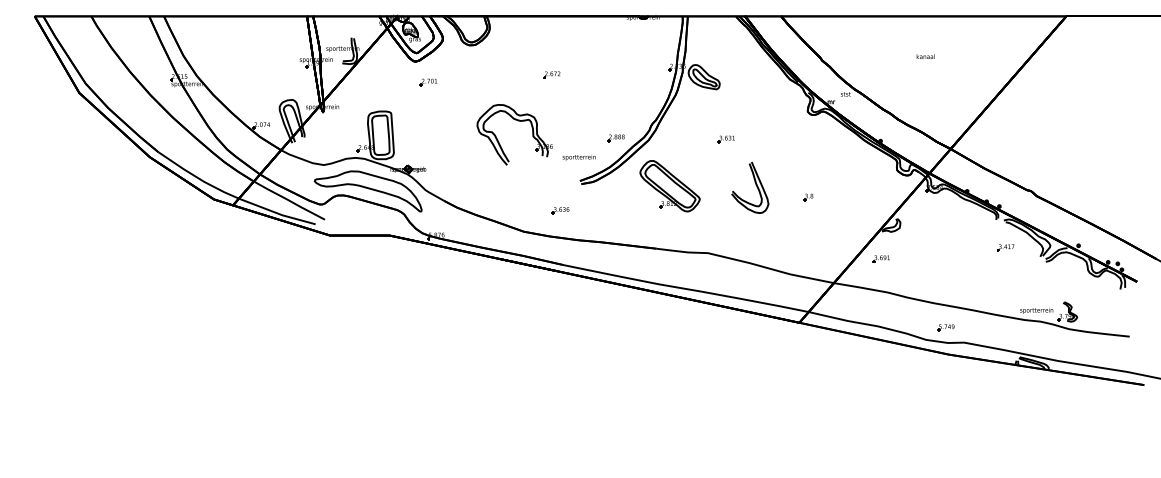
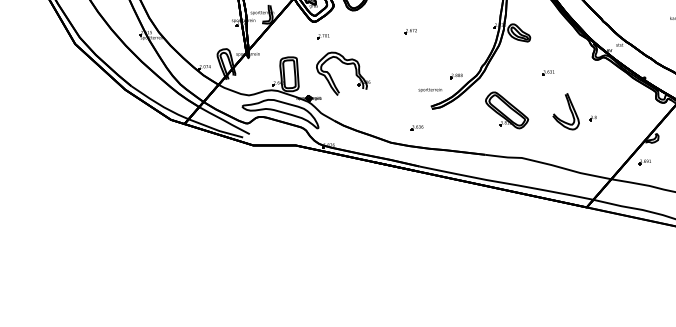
part: (517, 121) -> (345, 64), moved
part: (725, 139) -> (547, 72), moved
part: (669, 186) -> (506, 110), moved
part: (750, 187) -> (566, 111), moved

